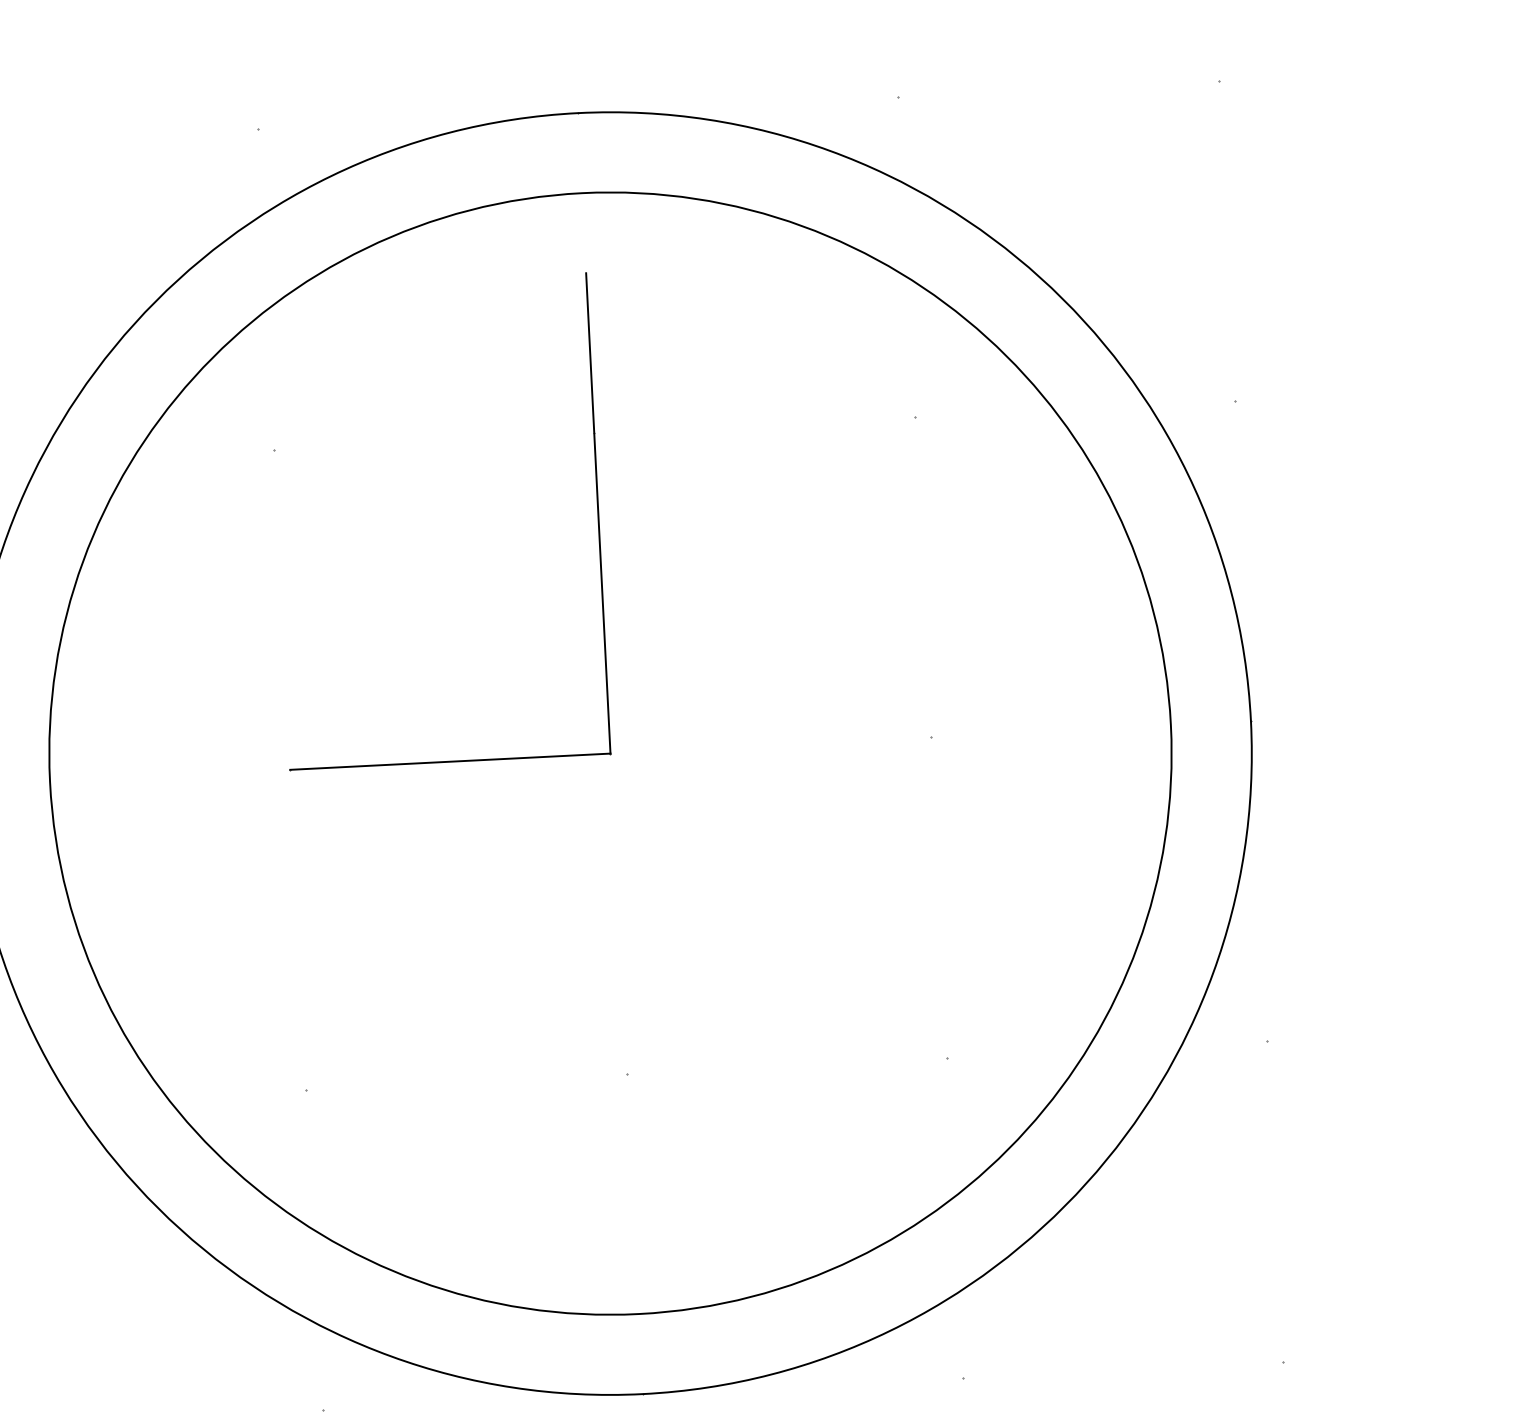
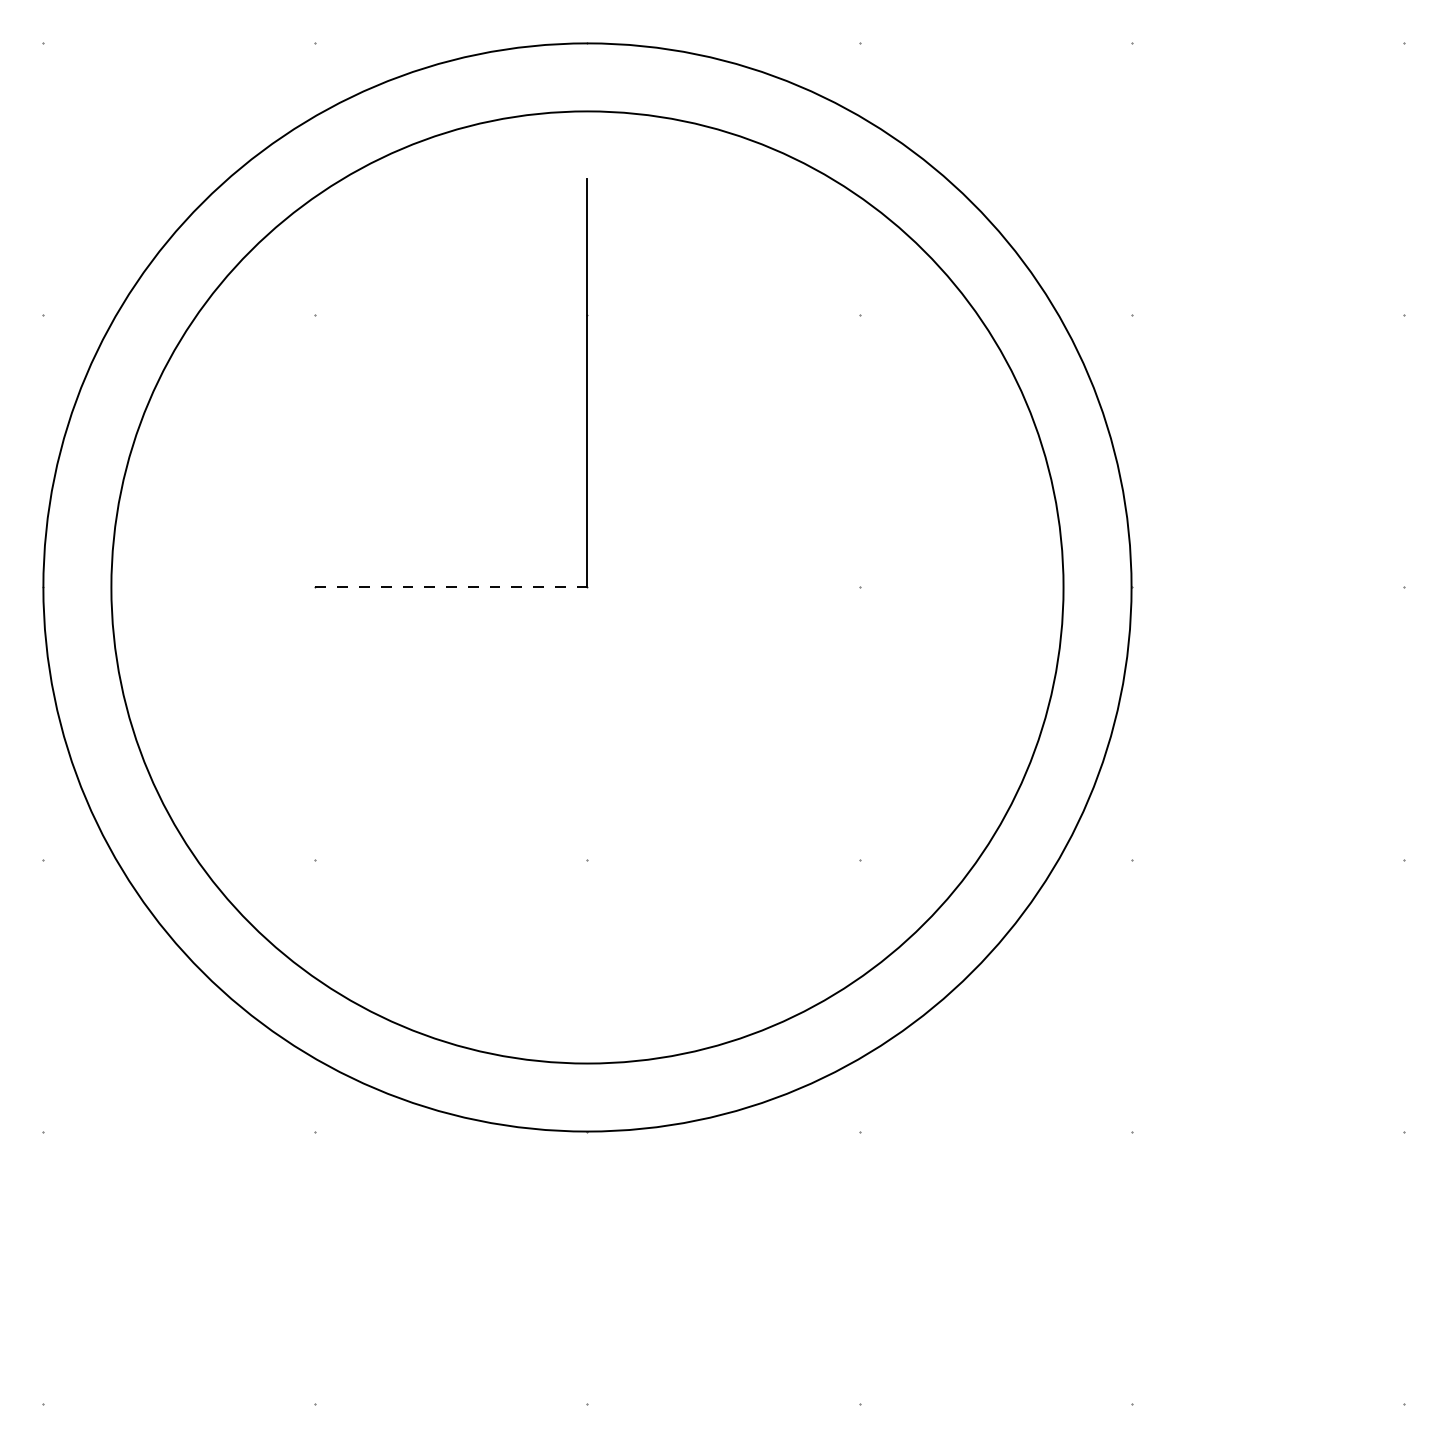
line: (449, 761) -> (450, 587), solid -> dashed

